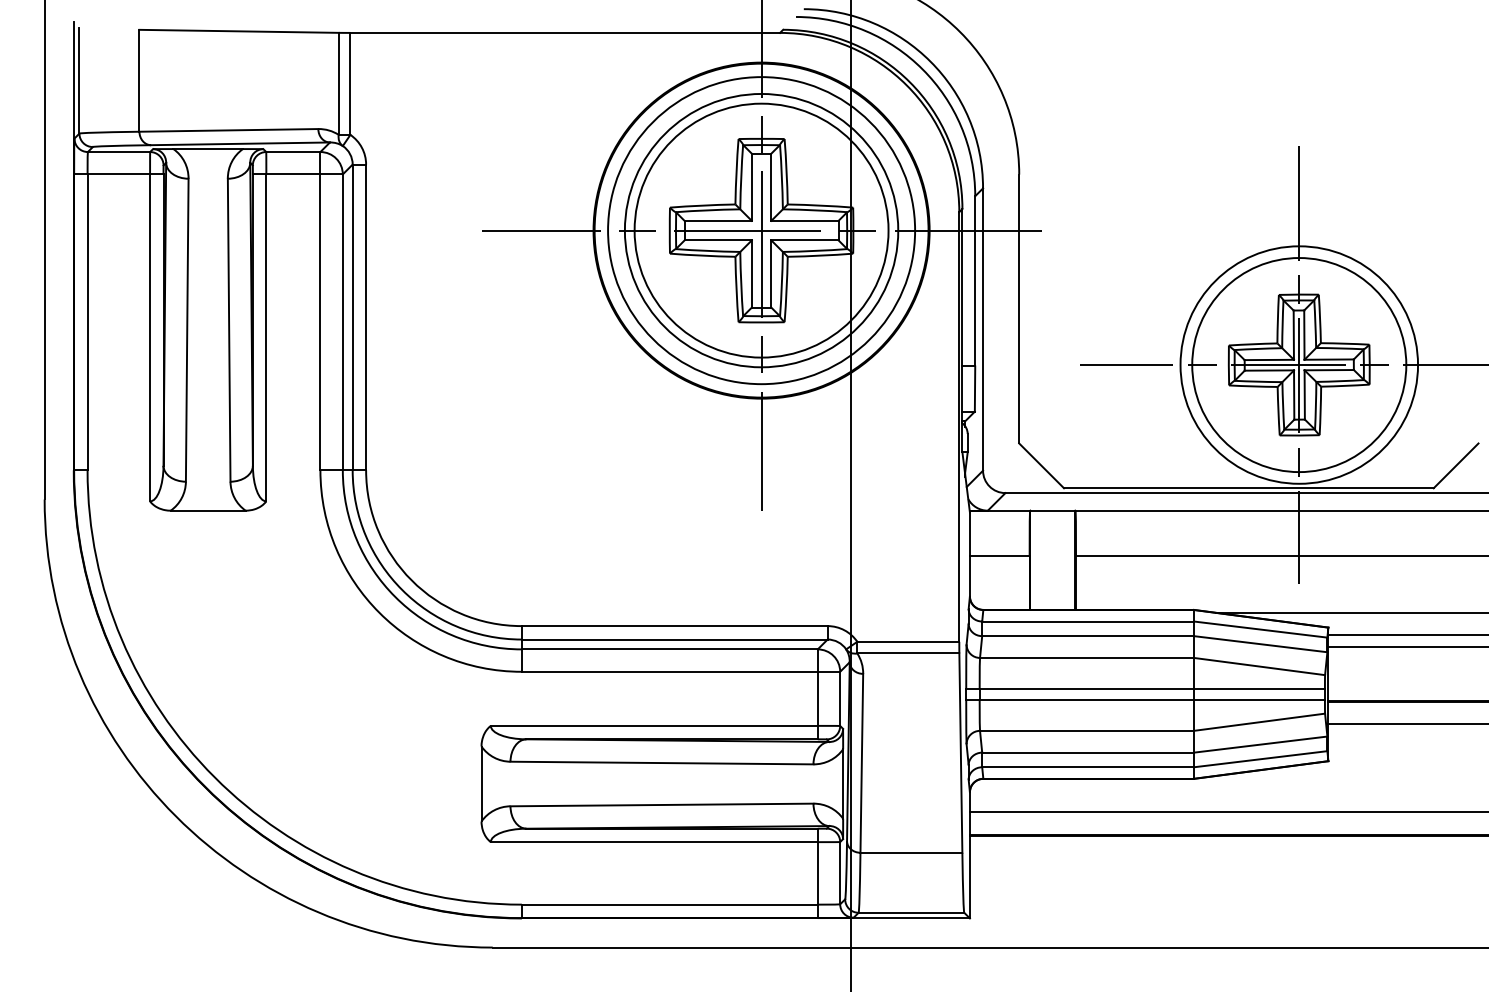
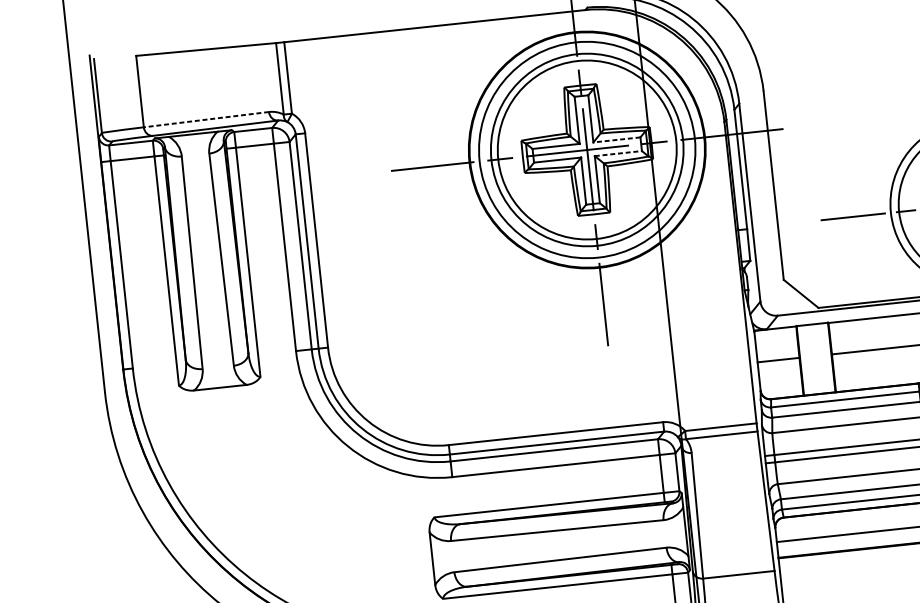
line: (228, 130) -> (206, 119), solid -> dashed
line: (804, 220) -> (616, 139), solid -> dashed
line: (804, 240) -> (618, 153), solid -> dashed

